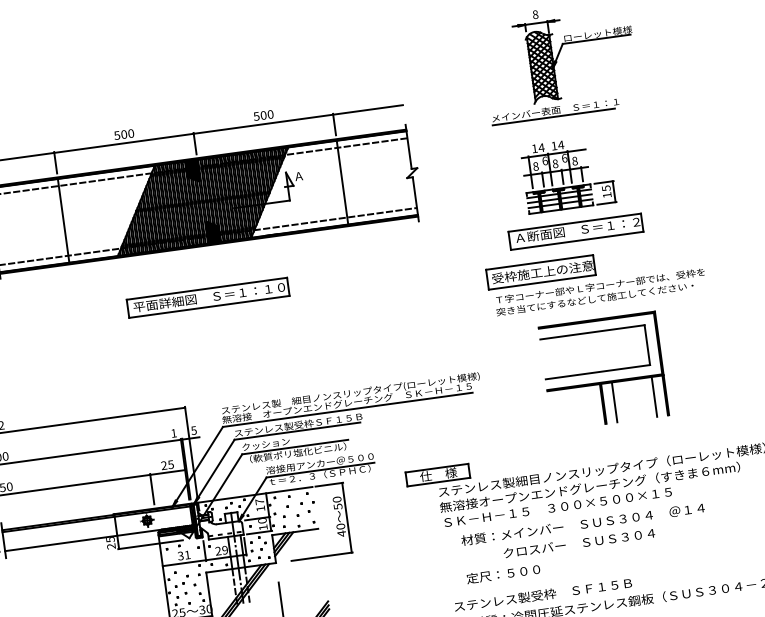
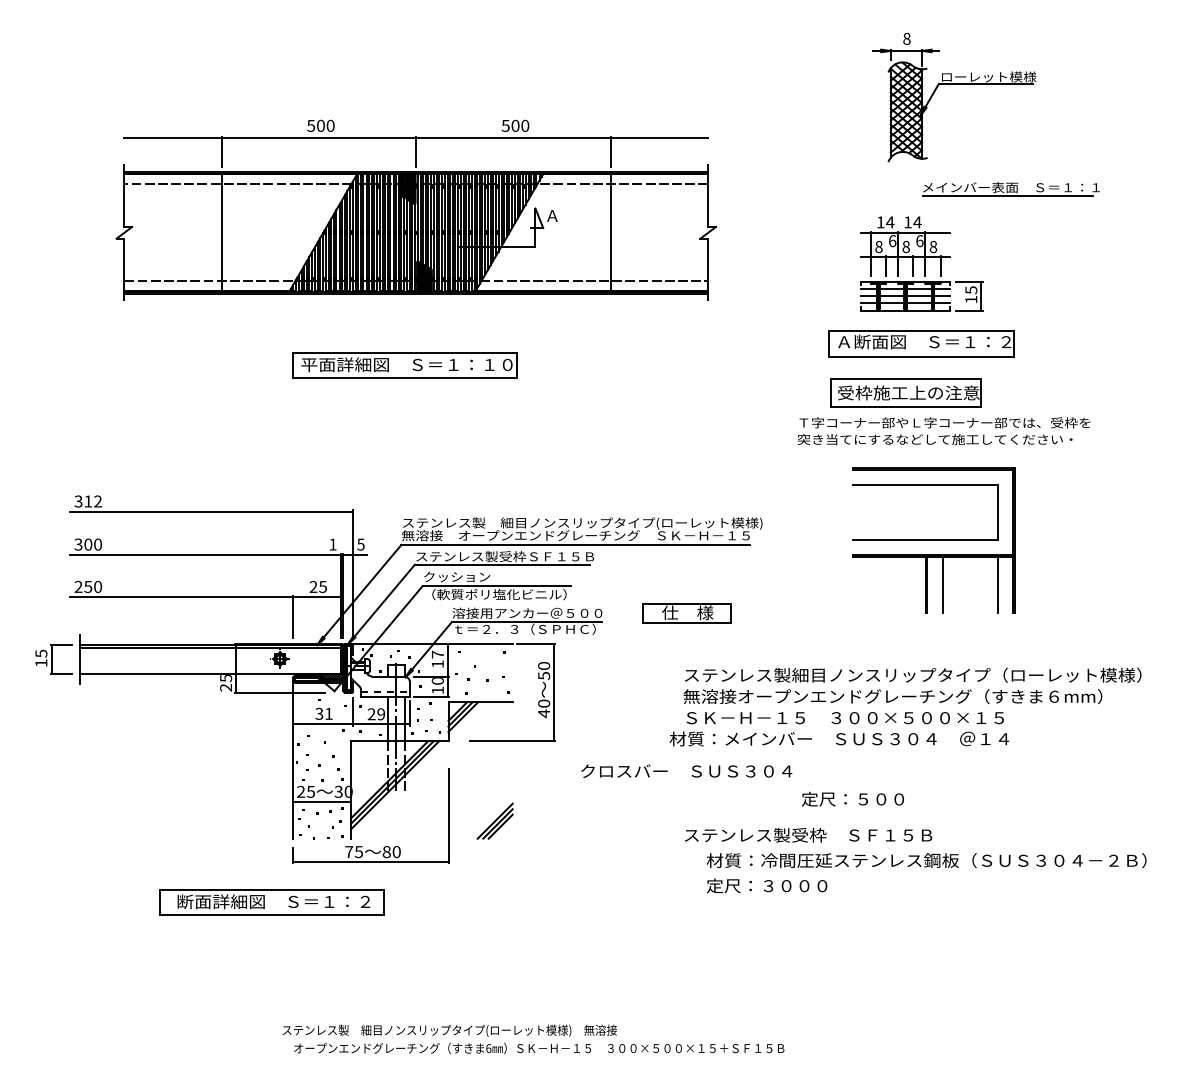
part: (555, 111) -> (1010, 189), moved
part: (540, 272) -> (905, 392), moved
part: (437, 475) -> (686, 613), moved
text: (582, 524) -> (838, 738), moved
text: (579, 542) -> (686, 770), moved
text: (503, 573) -> (852, 798), moved

